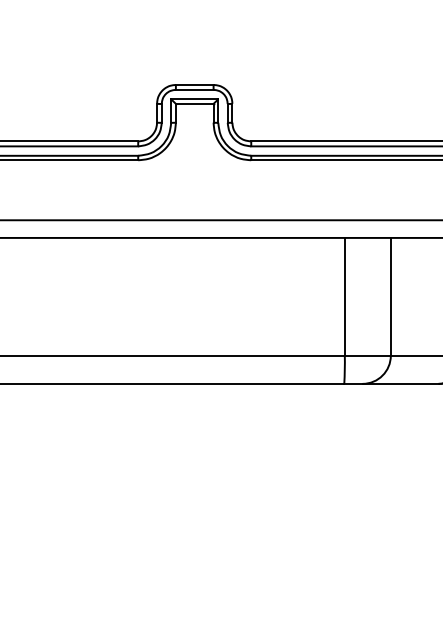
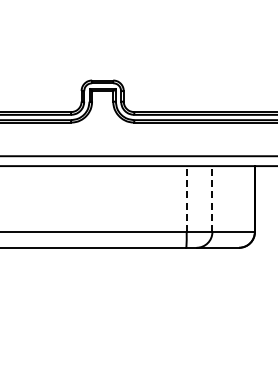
line: (344, 297) -> (186, 199), solid -> dashed
line: (390, 297) -> (212, 199), solid -> dashed

